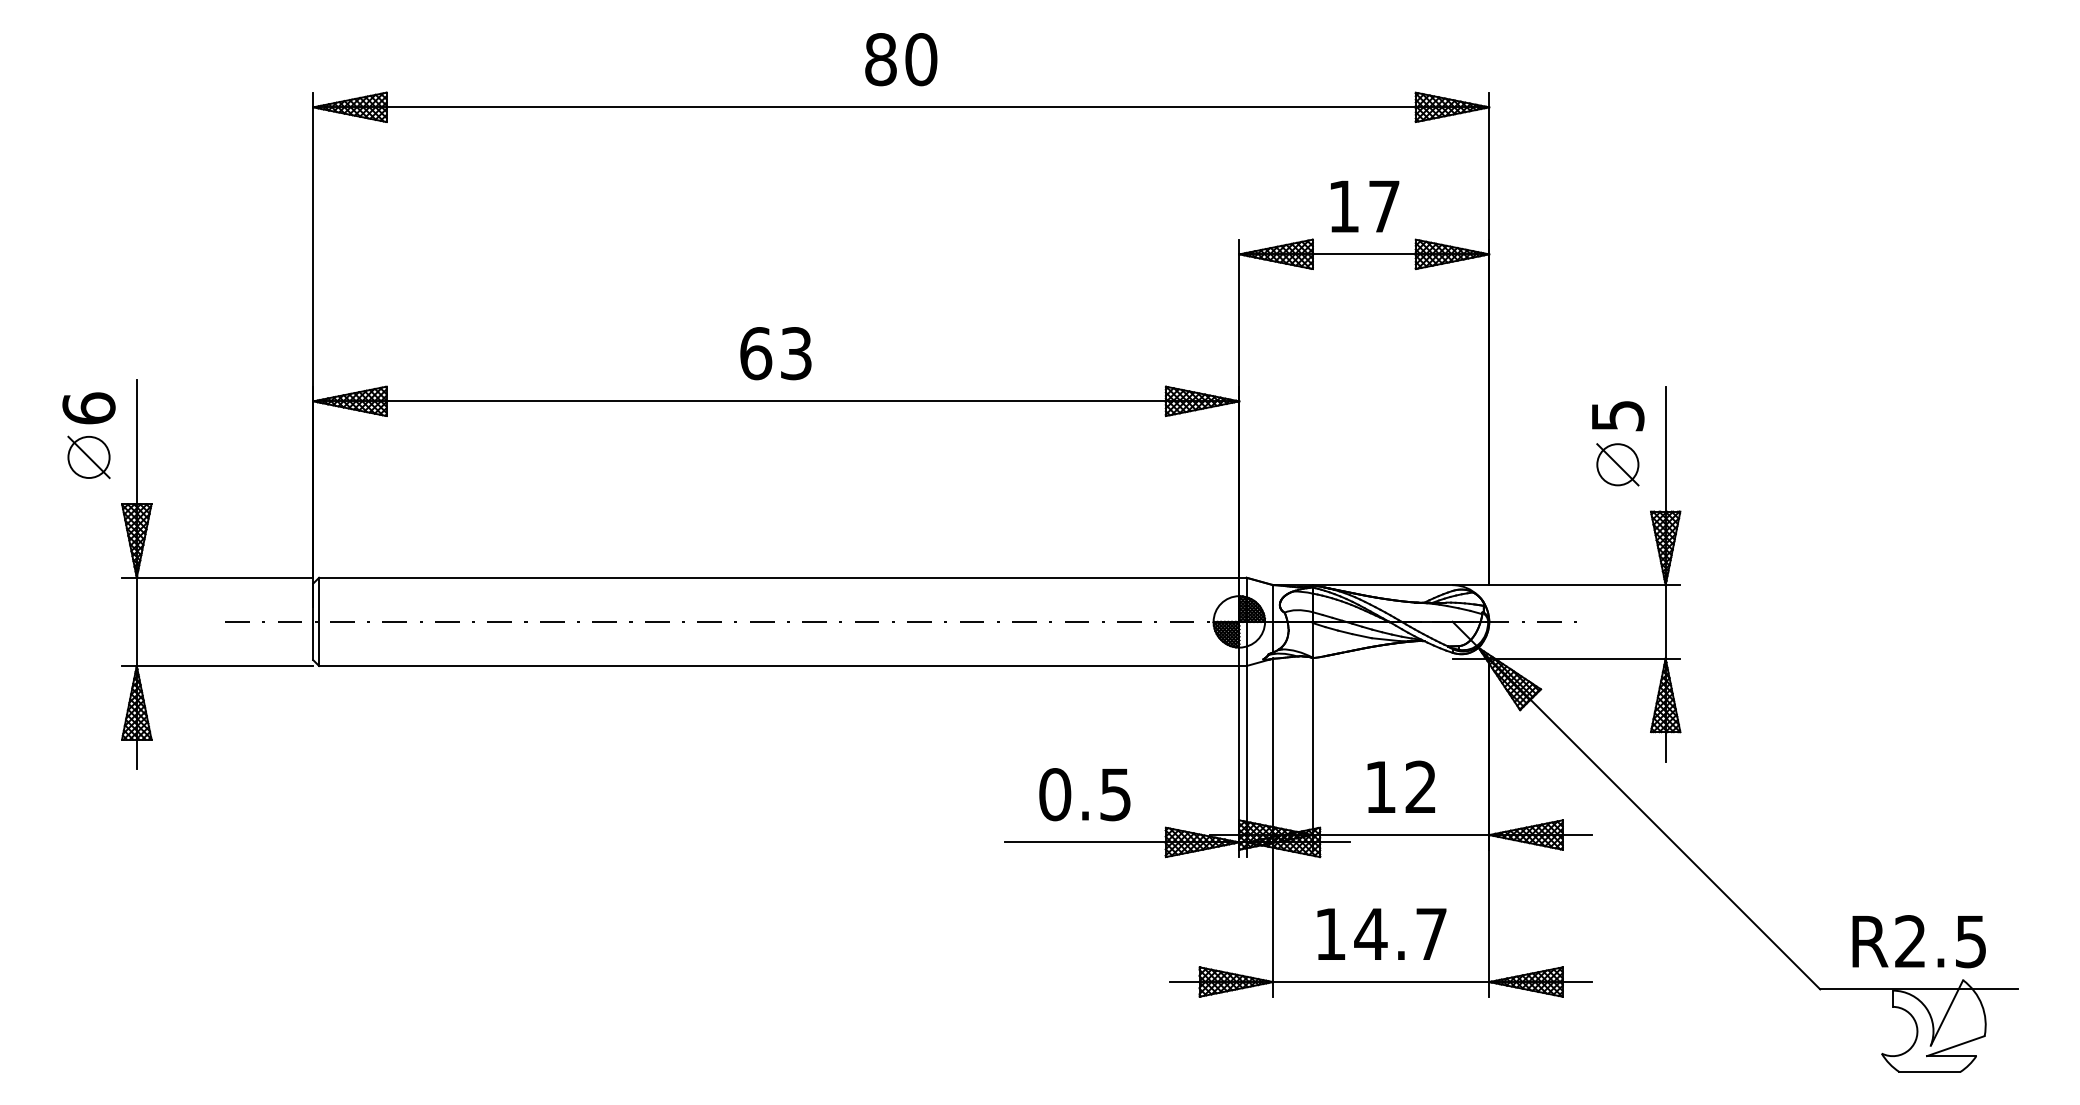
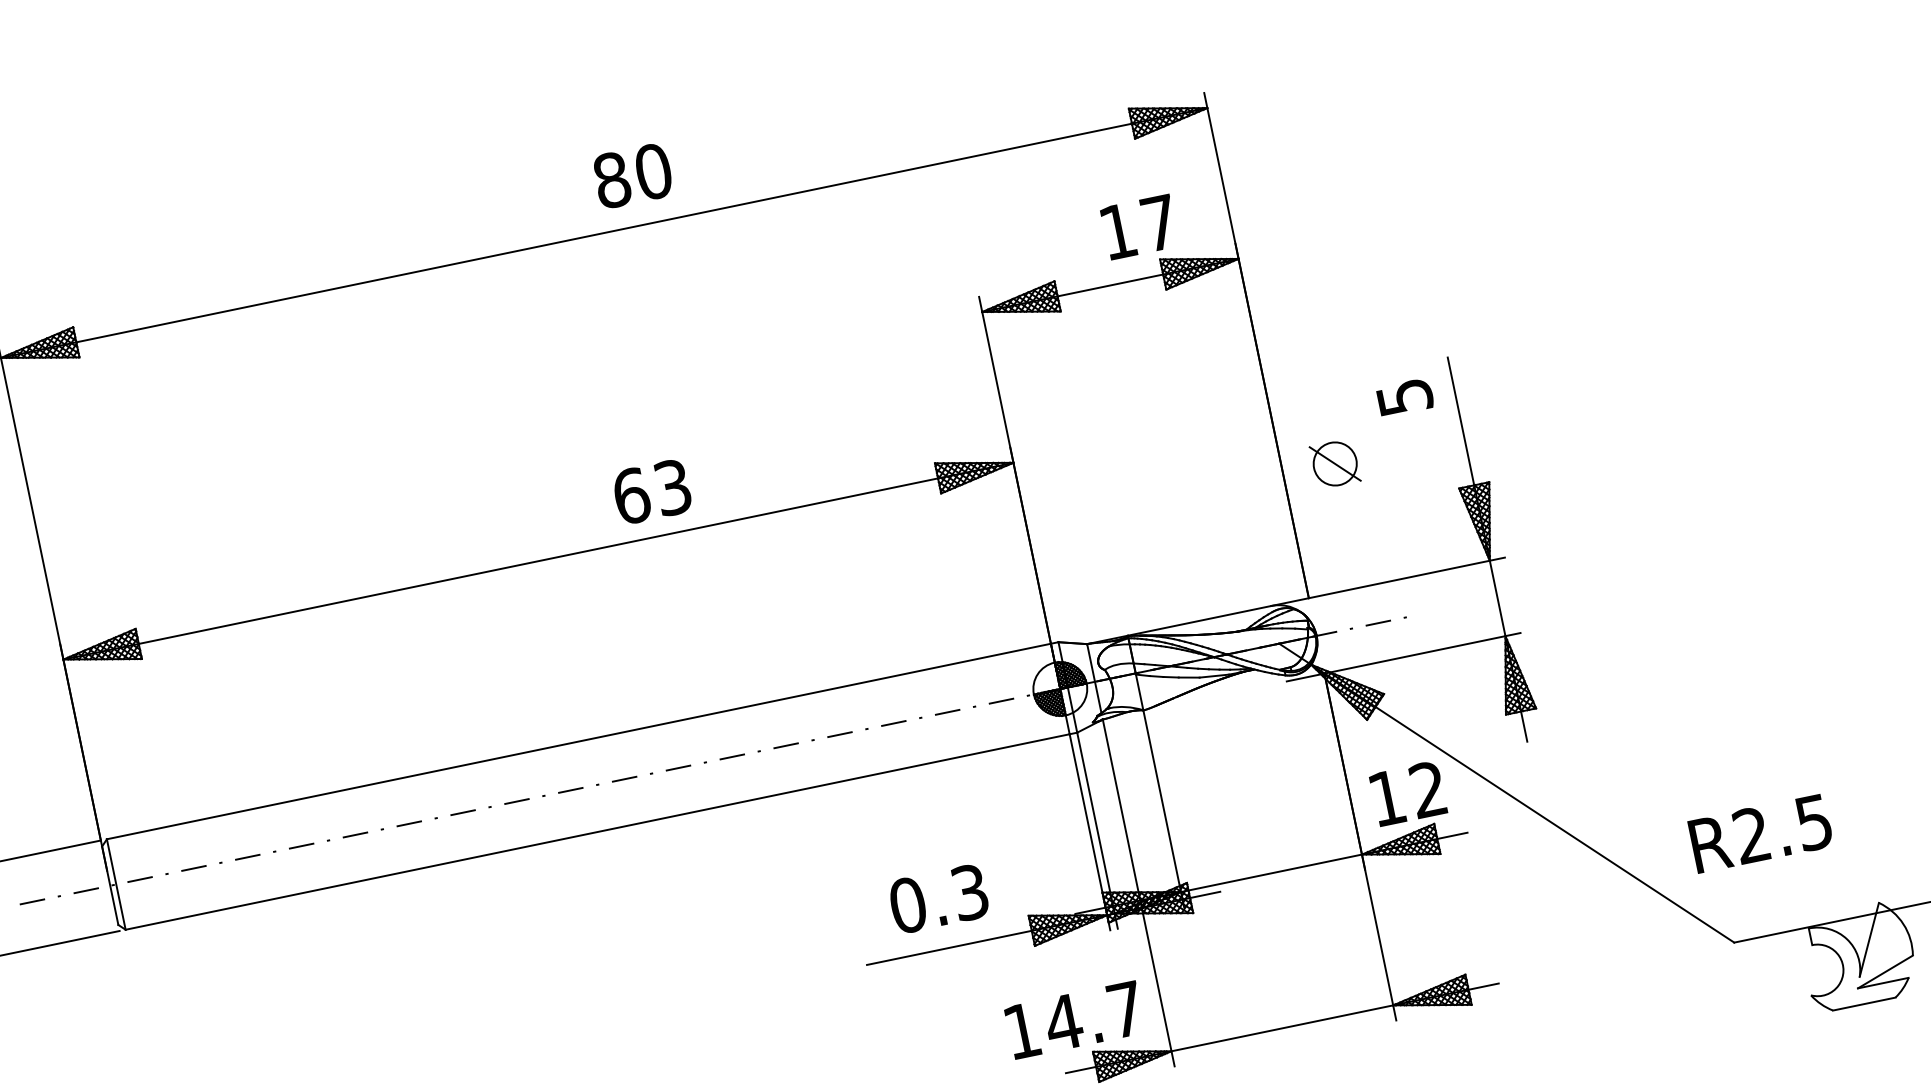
text: (901, 59) -> (633, 175), moved
text: (1365, 206) -> (1140, 226), moved
text: (775, 353) -> (651, 491), moved
part: (1617, 464) -> (1334, 463), moved
text: (1400, 786) -> (1407, 793), moved
text: (1115, 794) -> (969, 892), 0.5 -> 0.3
text: (1381, 933) -> (1074, 1019), moved
text: (1918, 941) -> (1760, 833), moved

